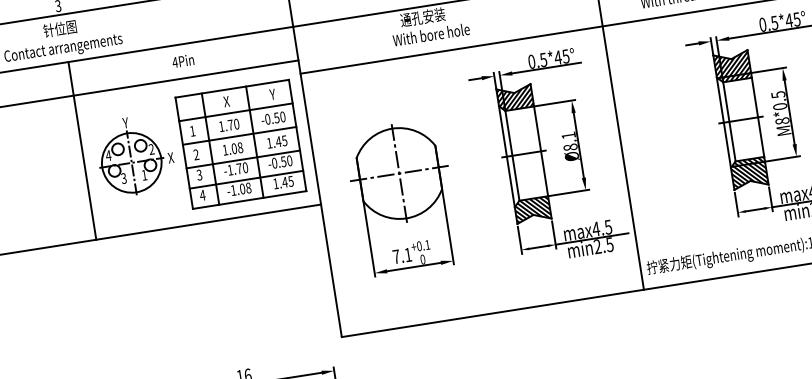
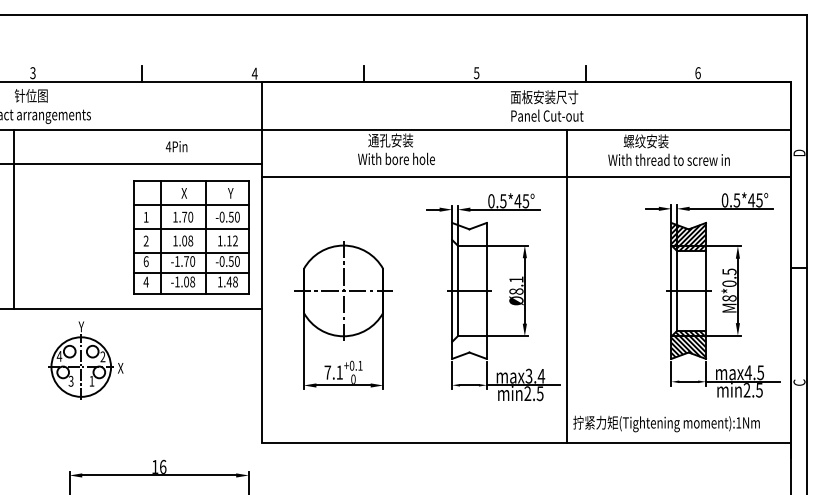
text: (182, 60) -> (176, 146), moved
hatch: (515, 98) -> (469, 234), removed
text: (280, 140) -> (231, 240), 1.45 -> 1.12
line: (82, 150) -> (14, 219), moved
part: (134, 155) -> (85, 360), moved
text: (198, 175) -> (145, 261), 3 -> 6
text: (290, 180) -> (235, 281), 1.45 -> 1.48
hatch: (532, 209) -> (469, 347), removed
text: (602, 227) -> (535, 375), max4.5 -> max3.4

